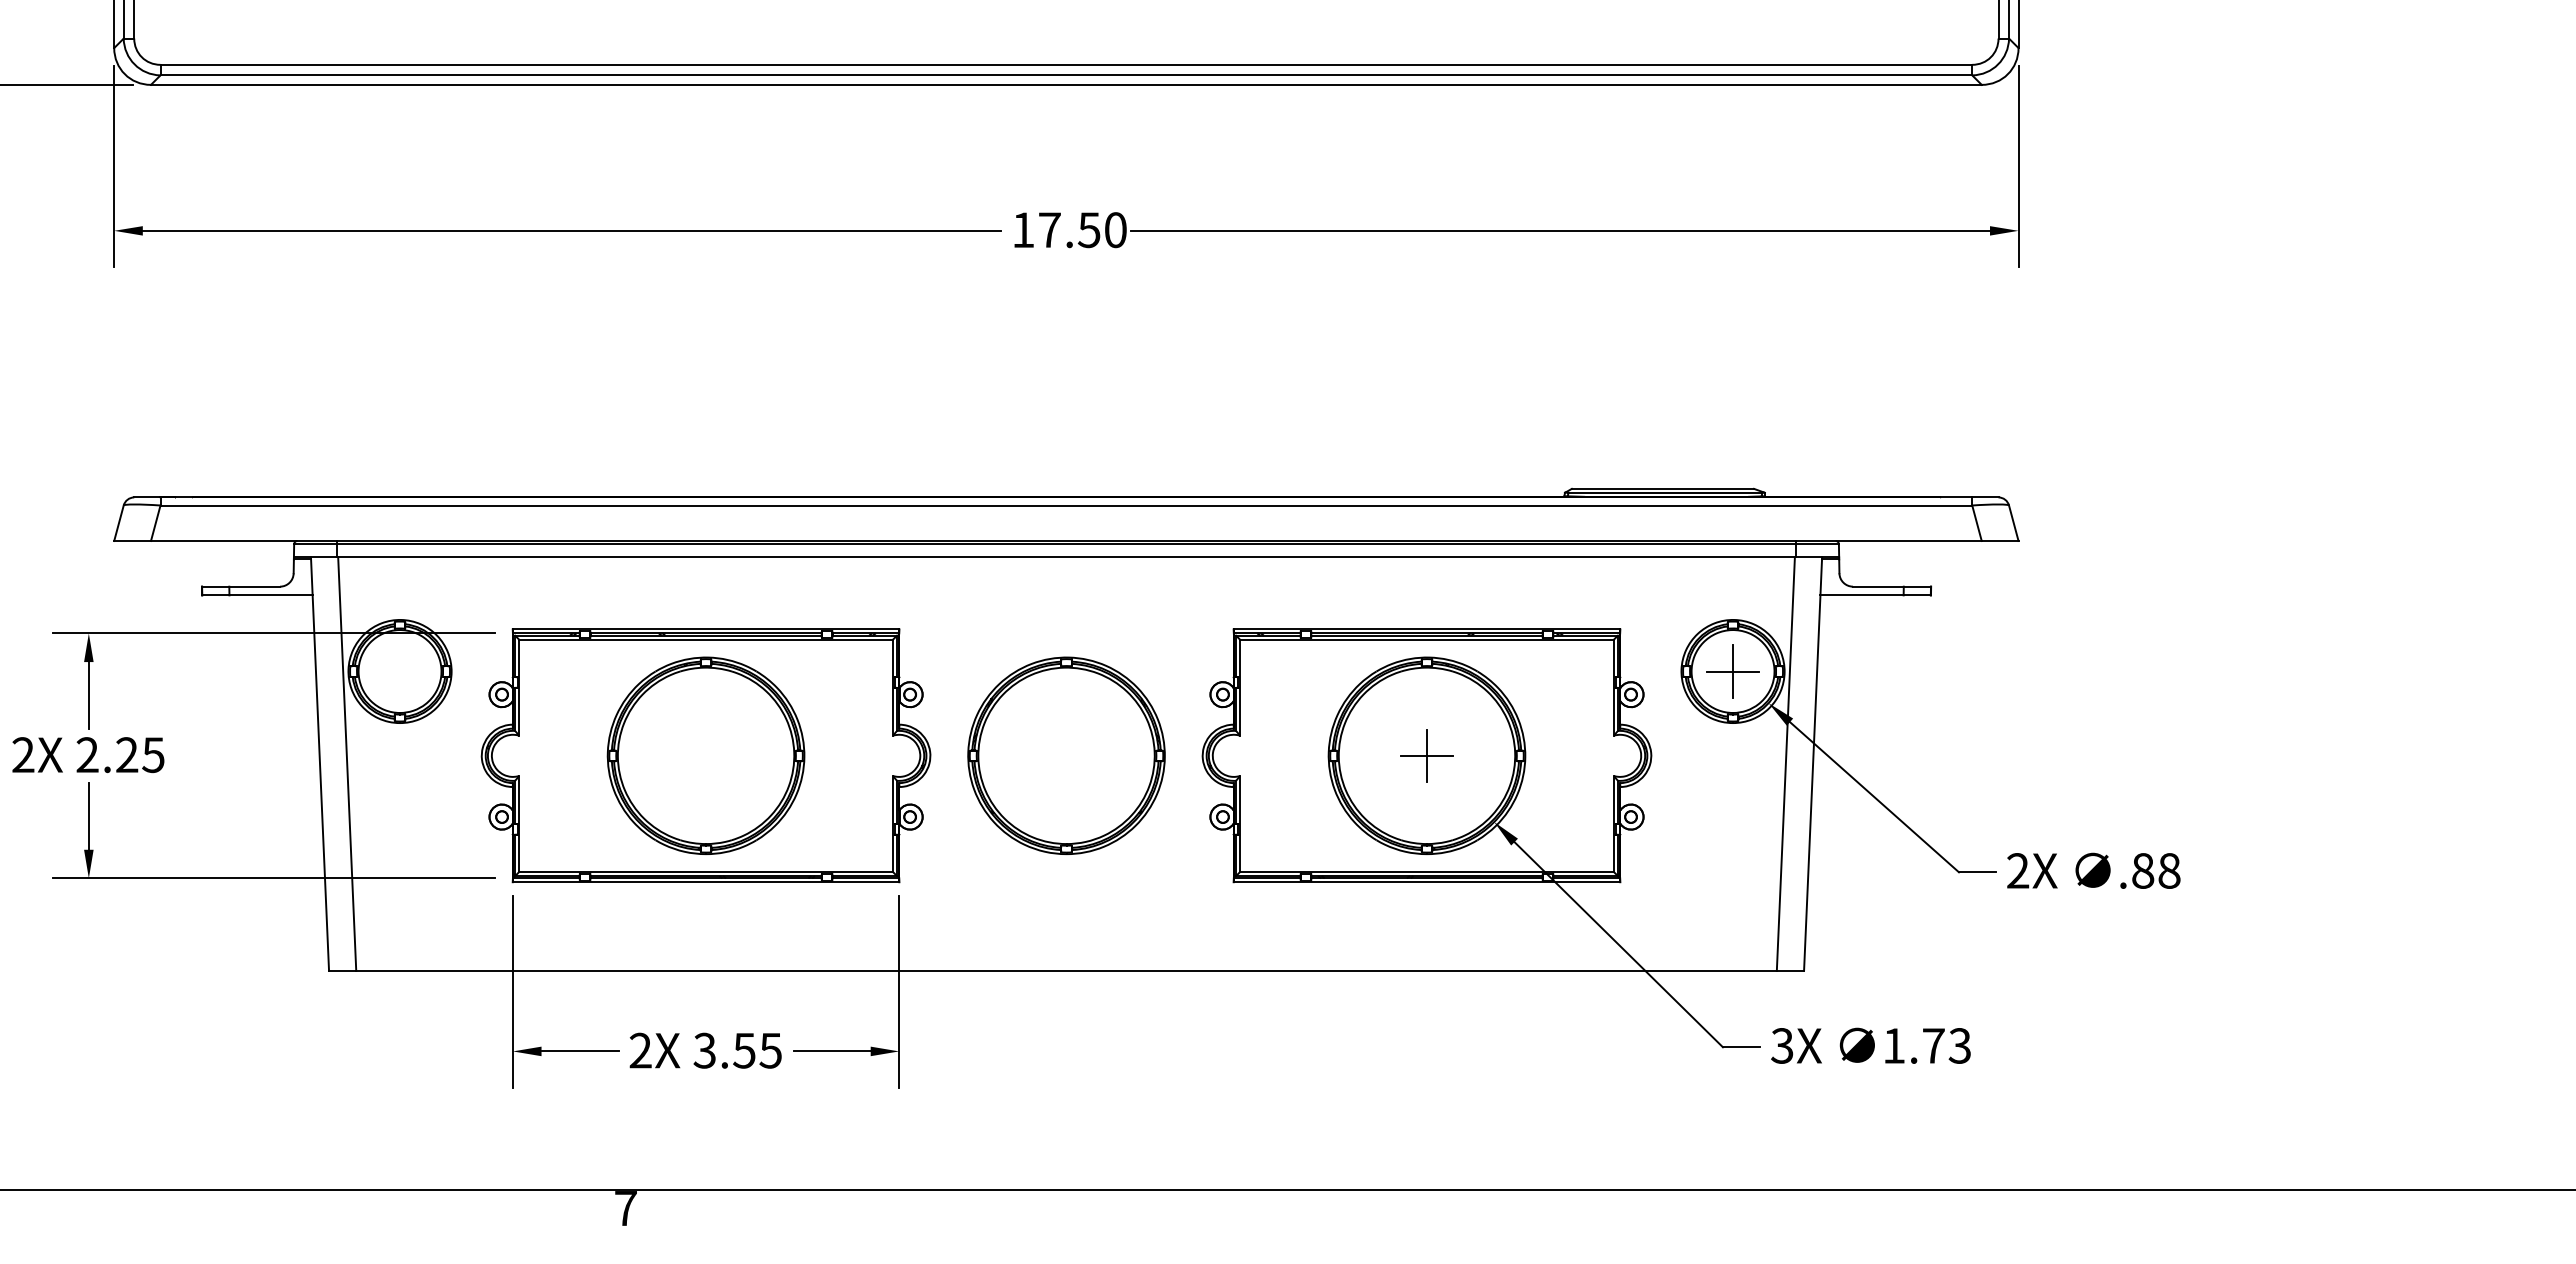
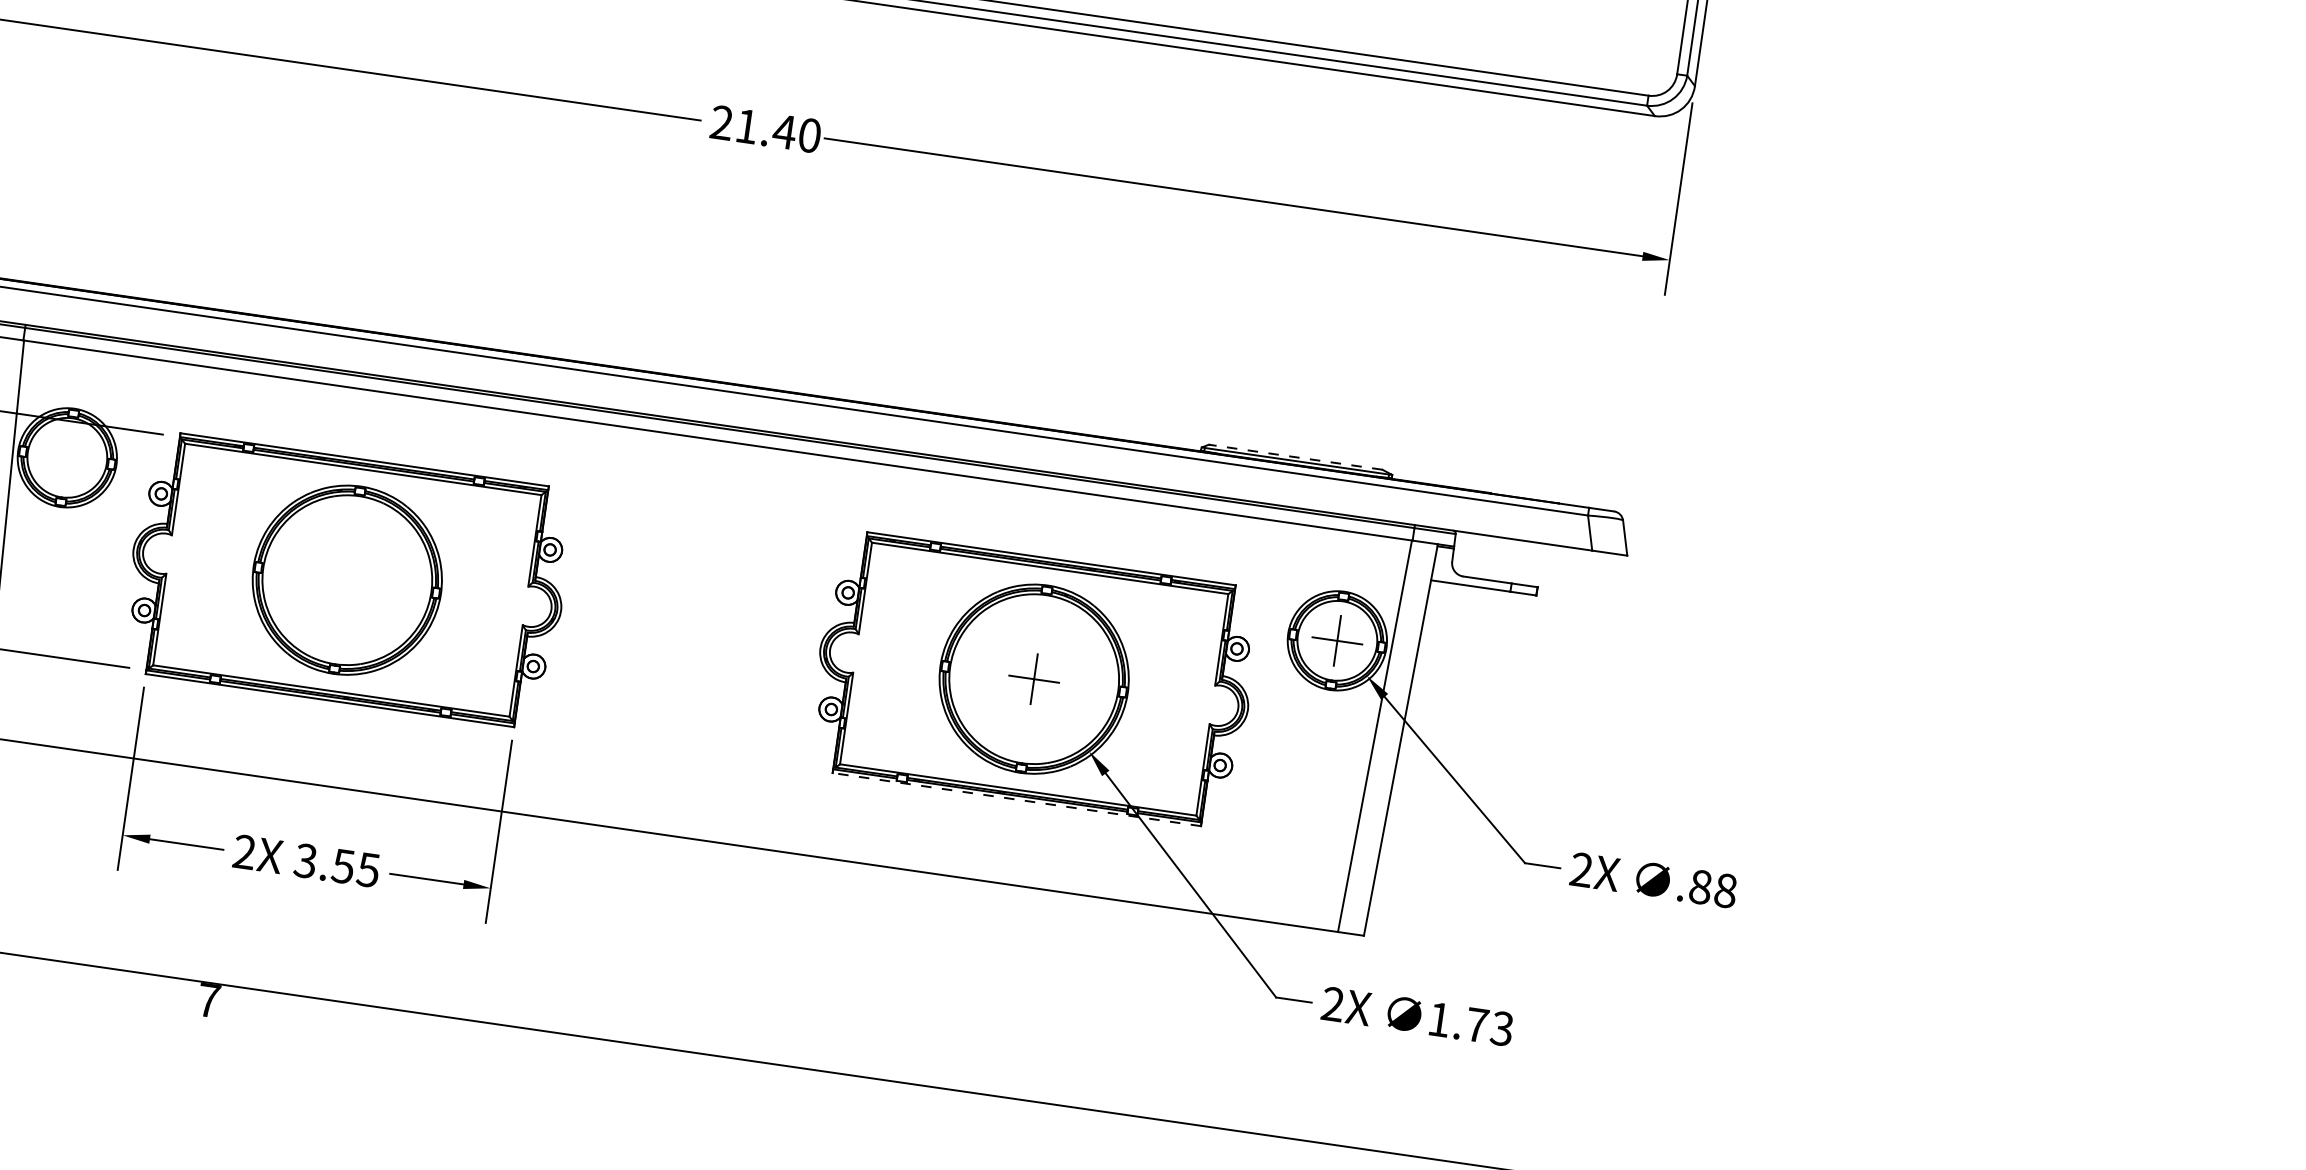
text: (1056, 230) -> (753, 127), 17.50 -> 21.40
line: (1662, 488) -> (1295, 456), solid -> dashed
part: (1066, 755) -> (690, 629), removed
line: (1426, 882) -> (1016, 799), solid -> dashed
text: (1782, 1046) -> (1332, 1004), 3X -> 2X

